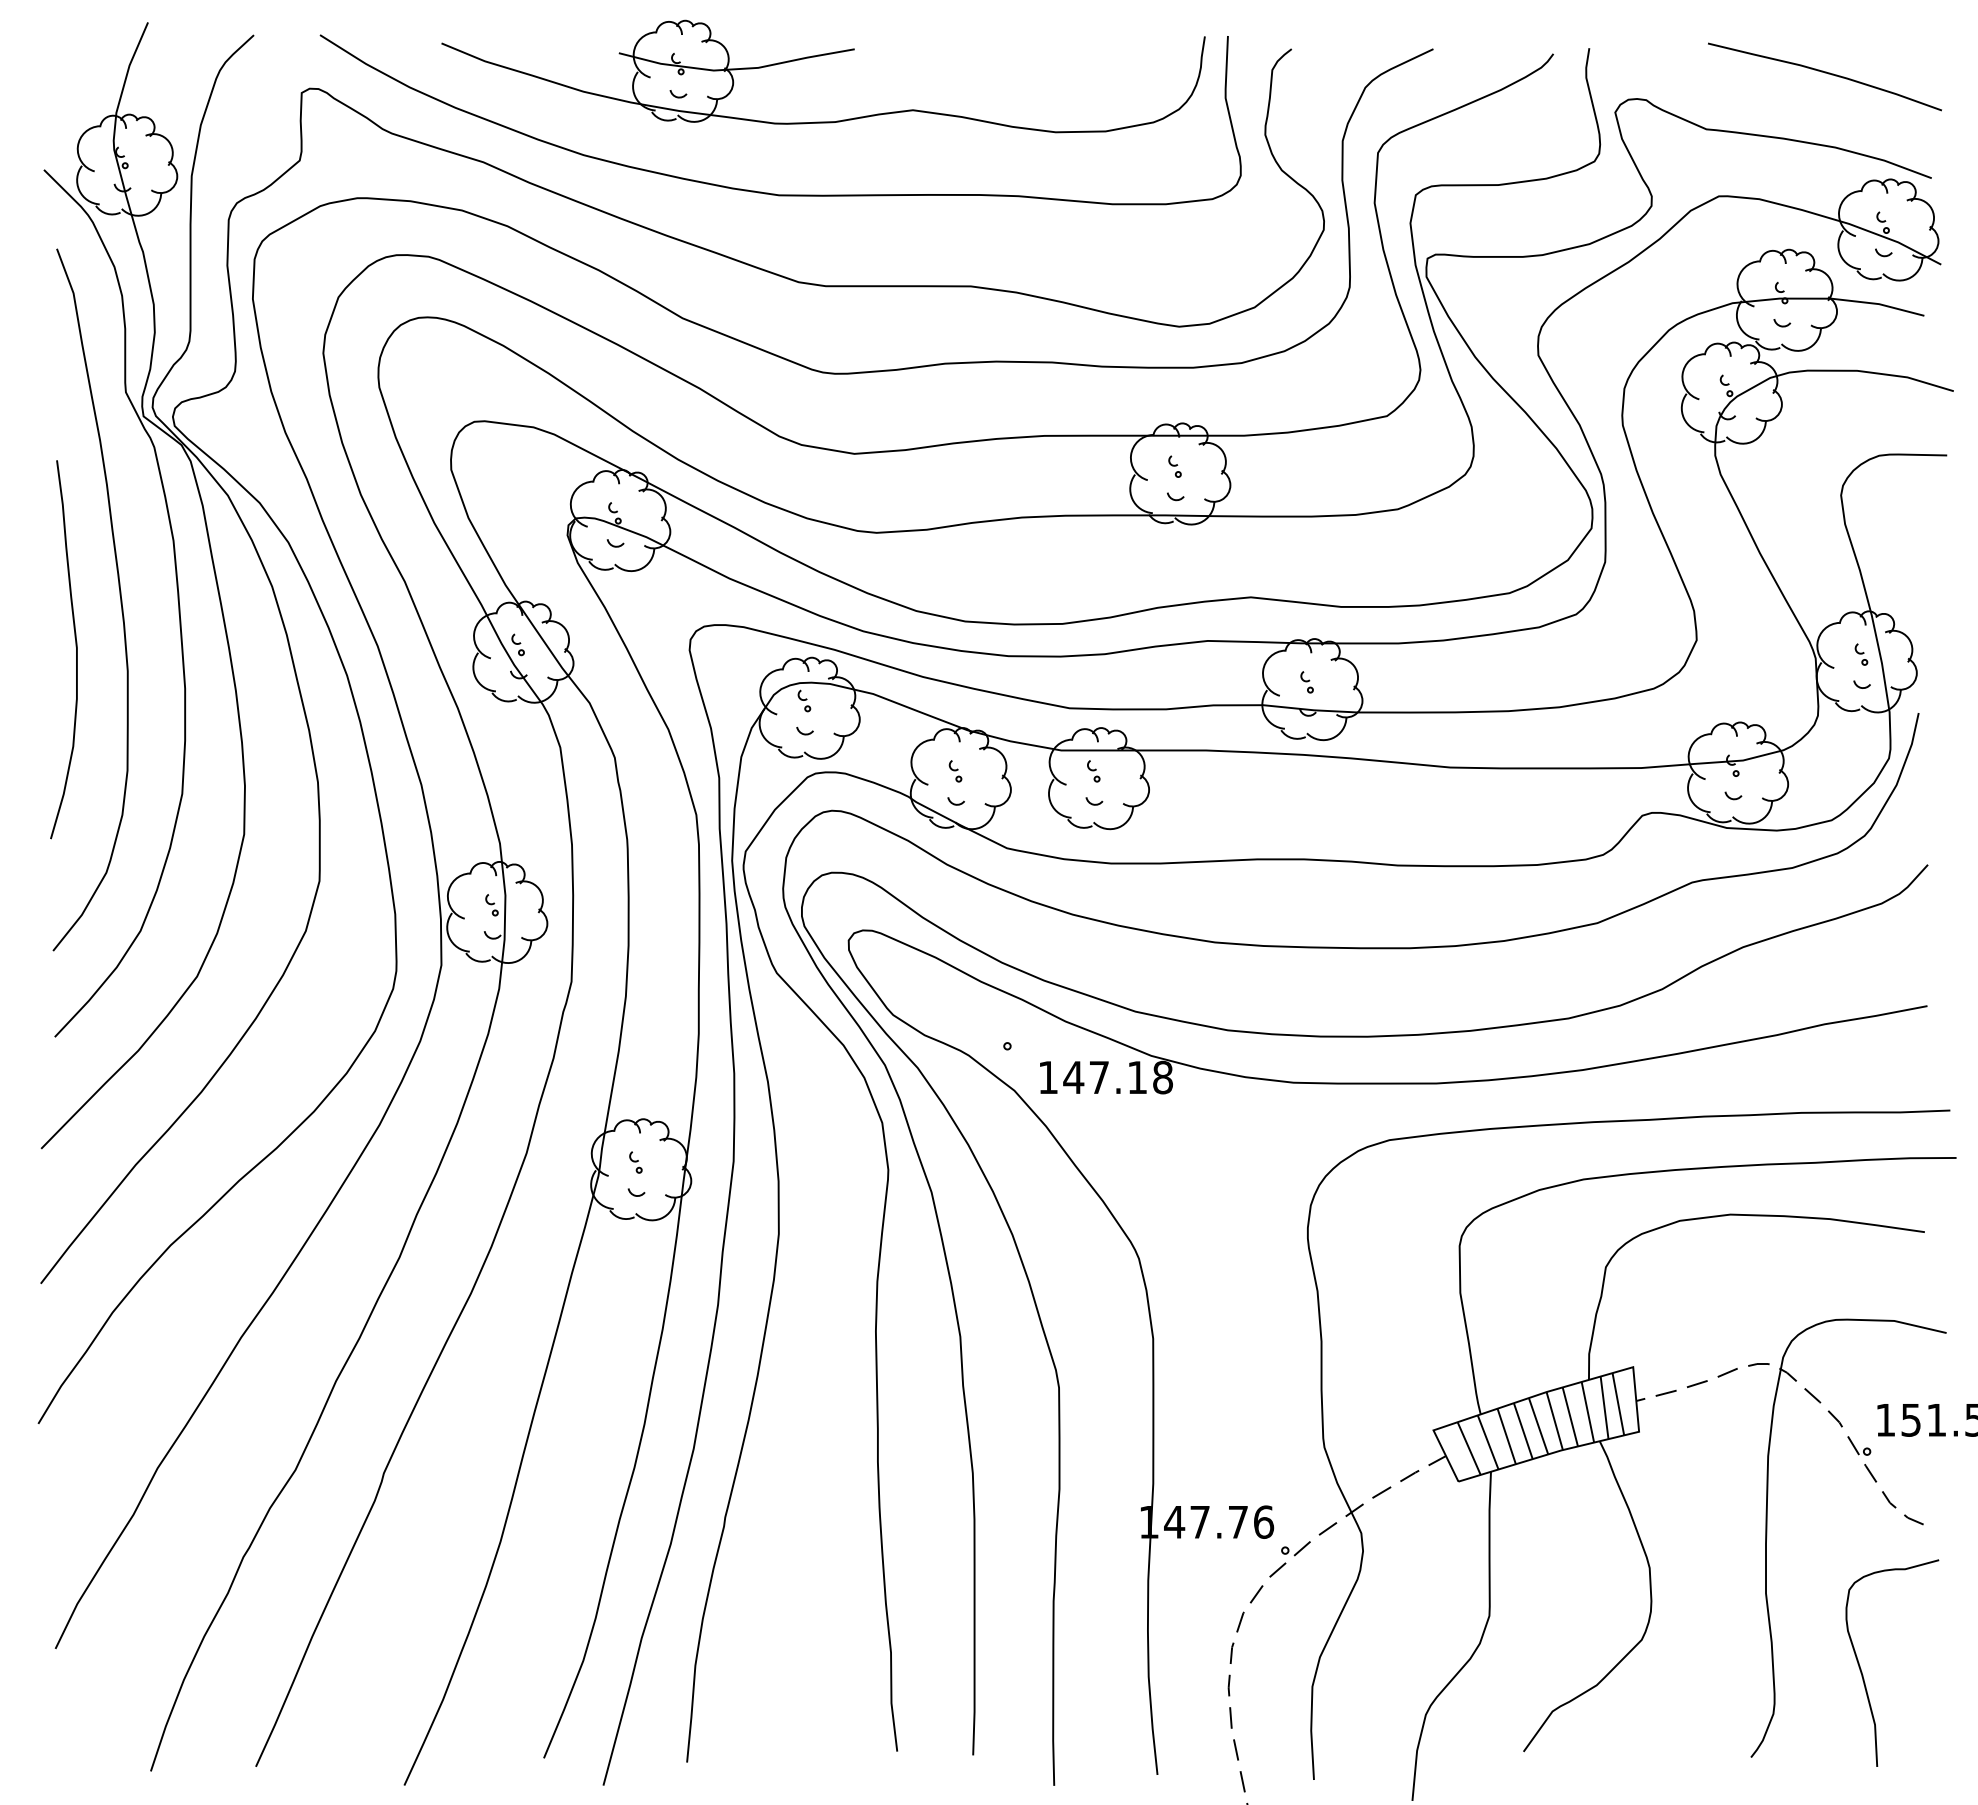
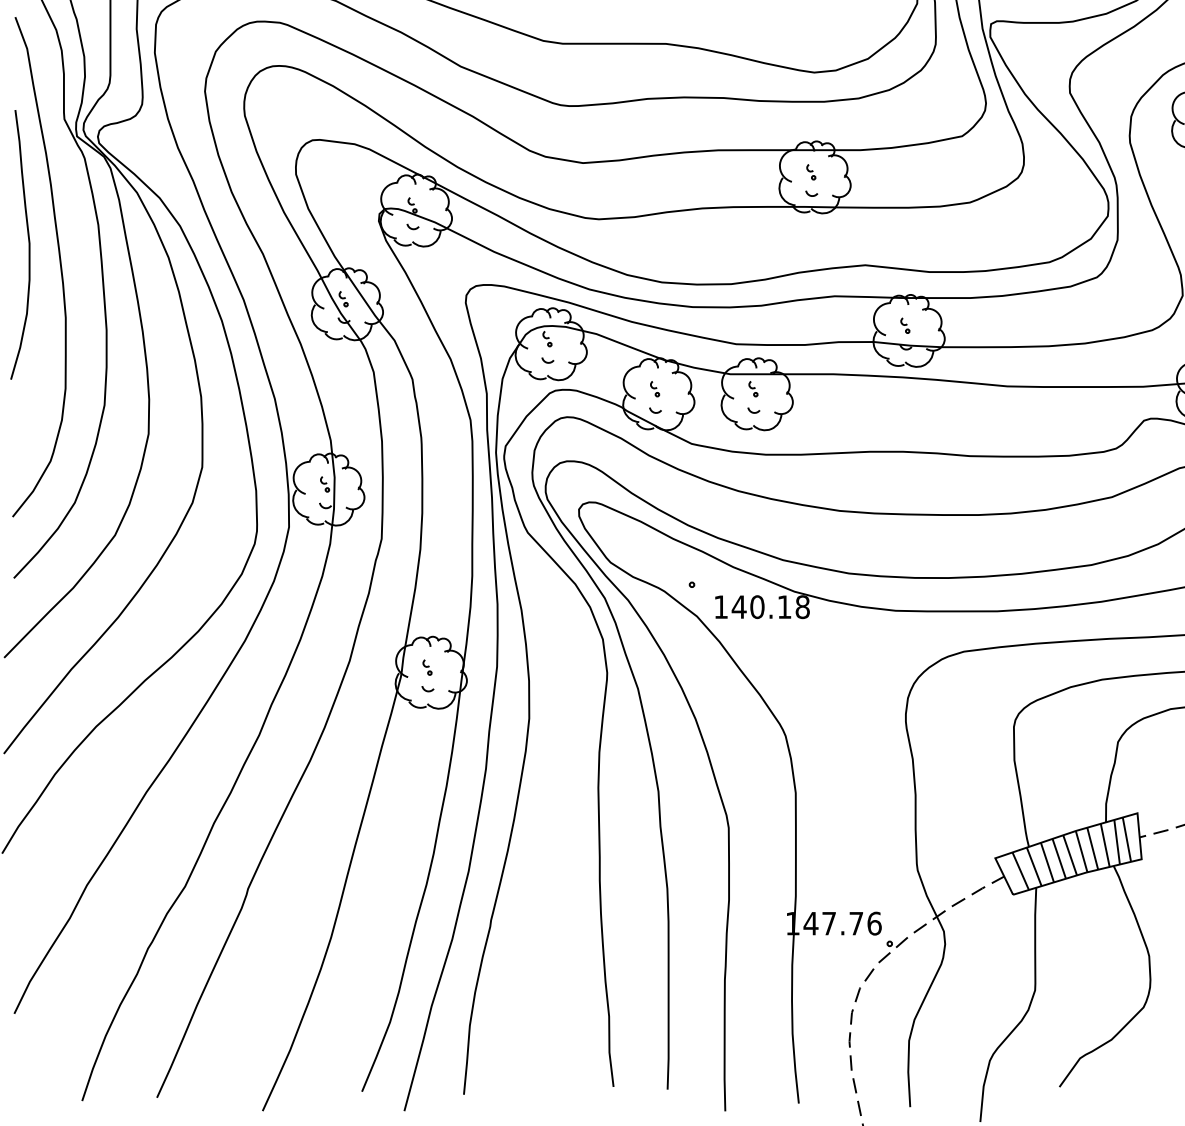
curve: (75, 646) -> (28, 242), moved
text: (1099, 1077) -> (757, 607), 147.18 -> 140.18

